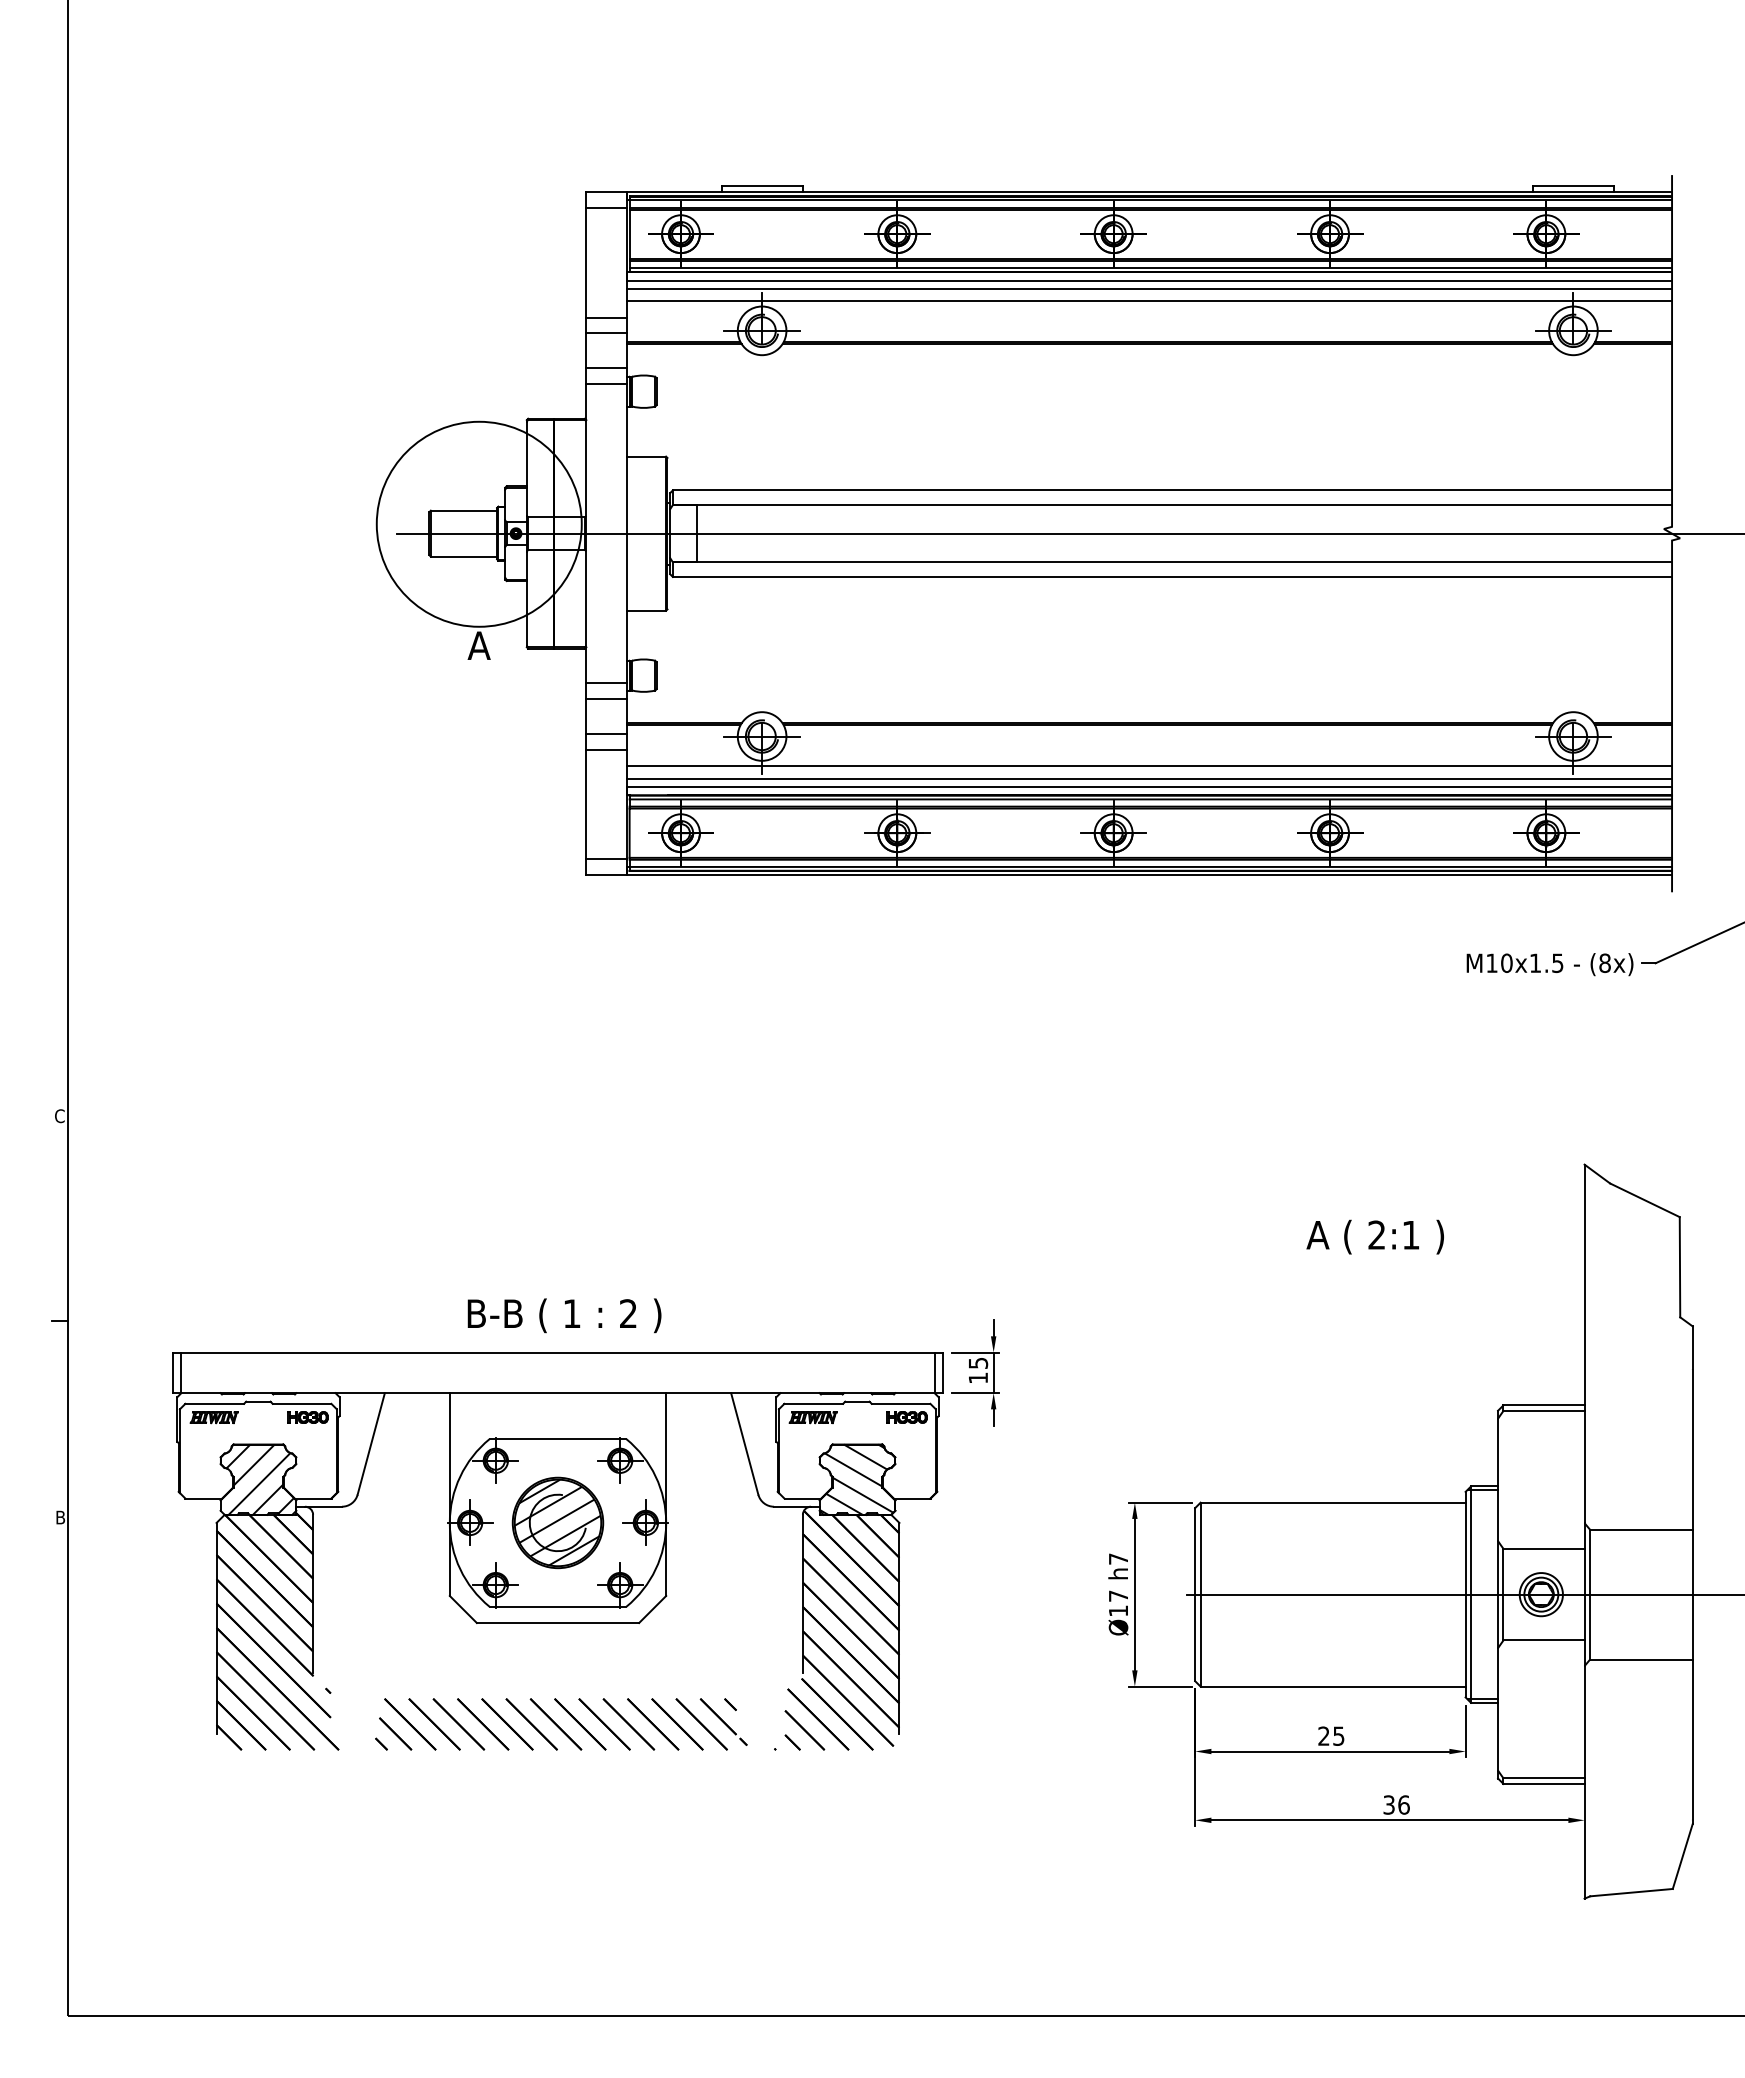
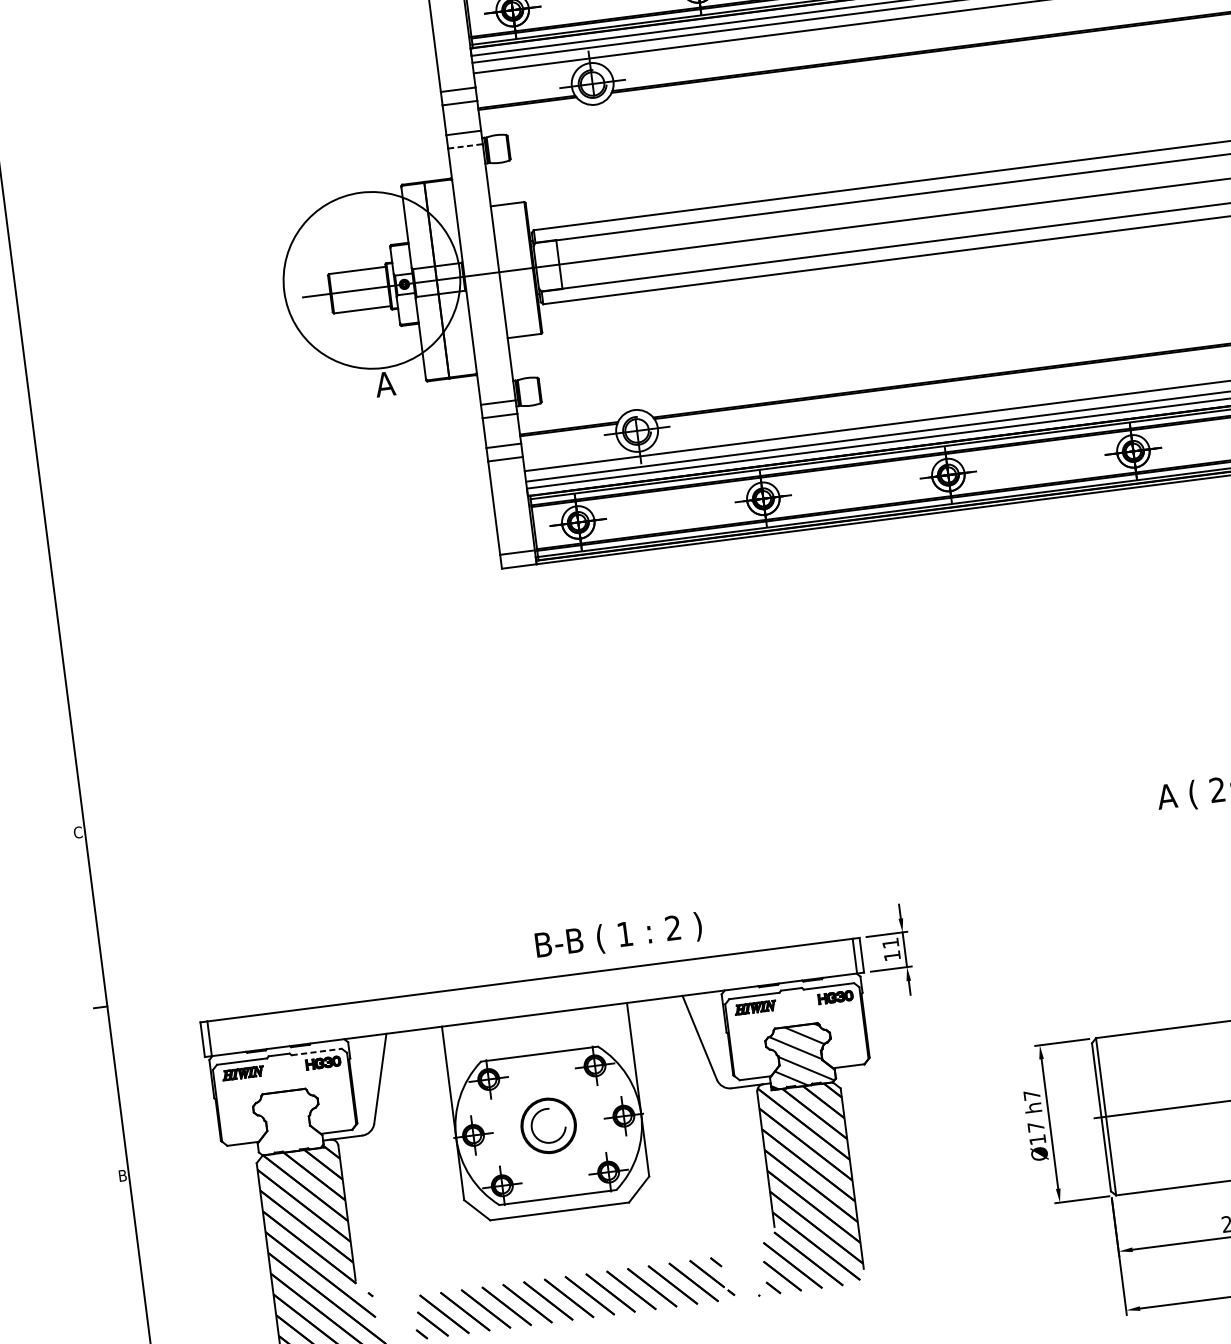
line: (607, 383) -> (466, 145), solid -> dashed
text: (564, 1315) -> (618, 936), moved
text: (978, 1363) -> (890, 943), 15 -> 11
line: (302, 1403) -> (317, 1051), solid -> dashed
hatch: (259, 1479) -> (288, 1121), removed
part: (557, 1522) -> (548, 1125), size x0.7

